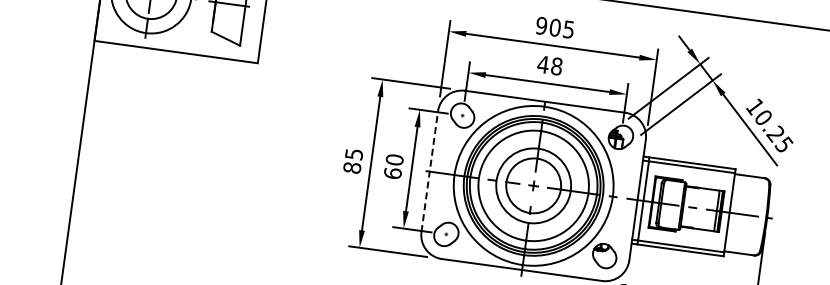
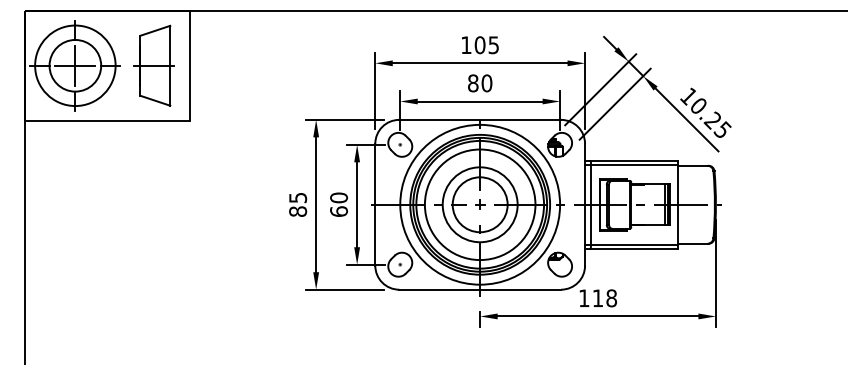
text: (541, 26) -> (466, 45), 905 -> 105
text: (549, 65) -> (479, 83), 48 -> 80
line: (429, 171) -> (375, 204), dashed -> solid

